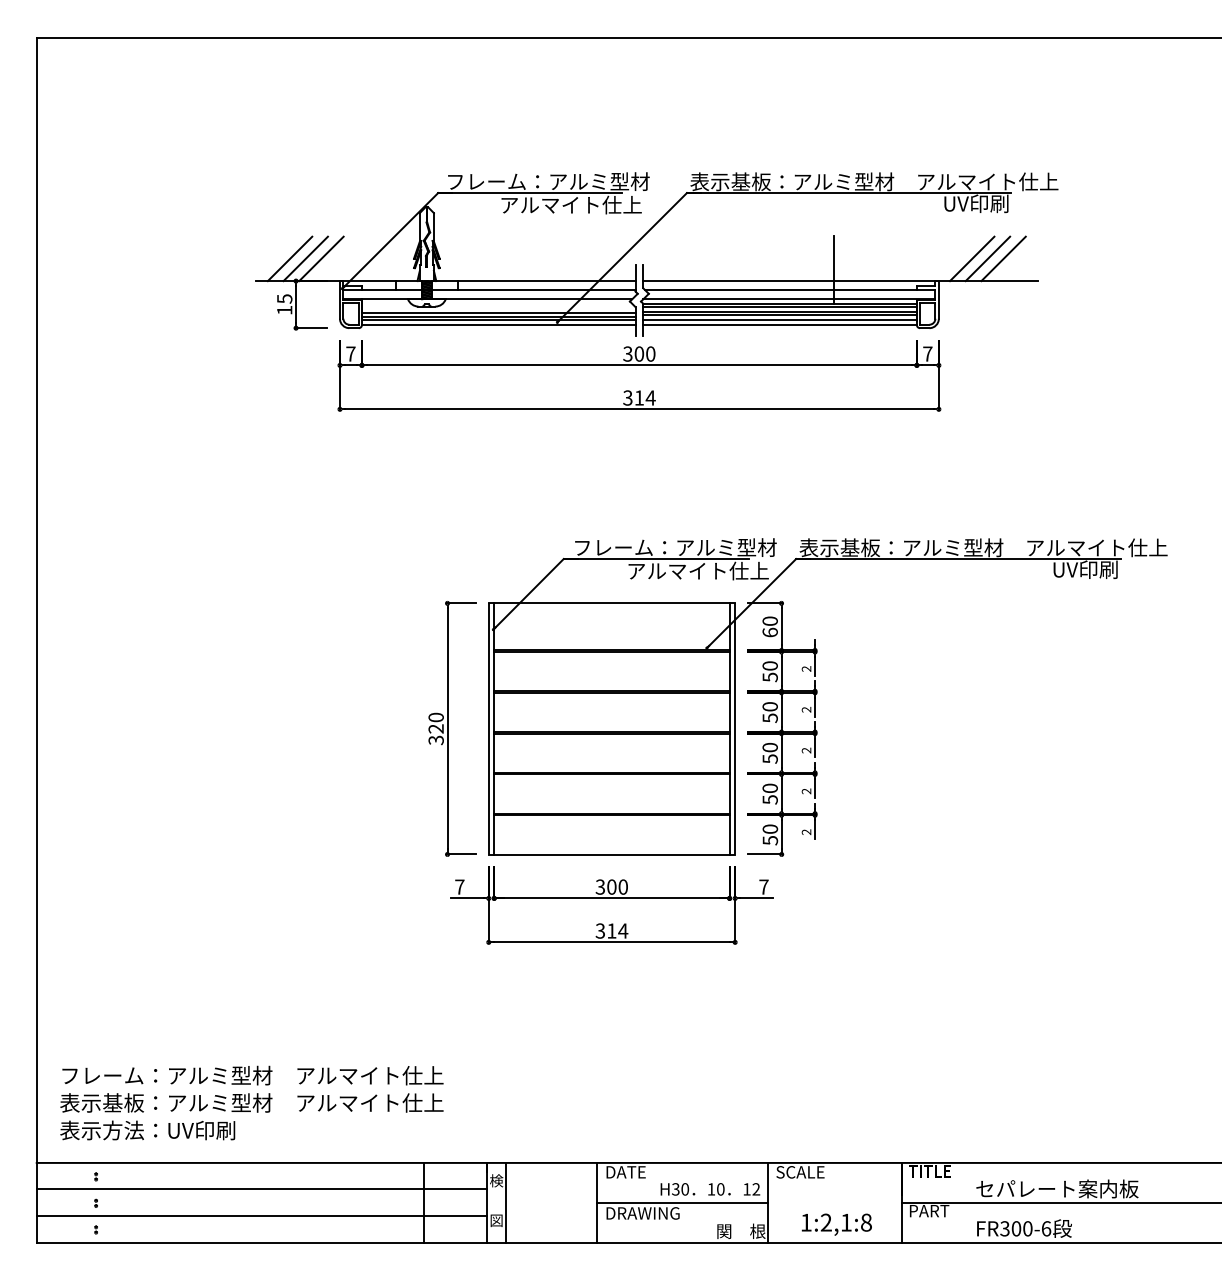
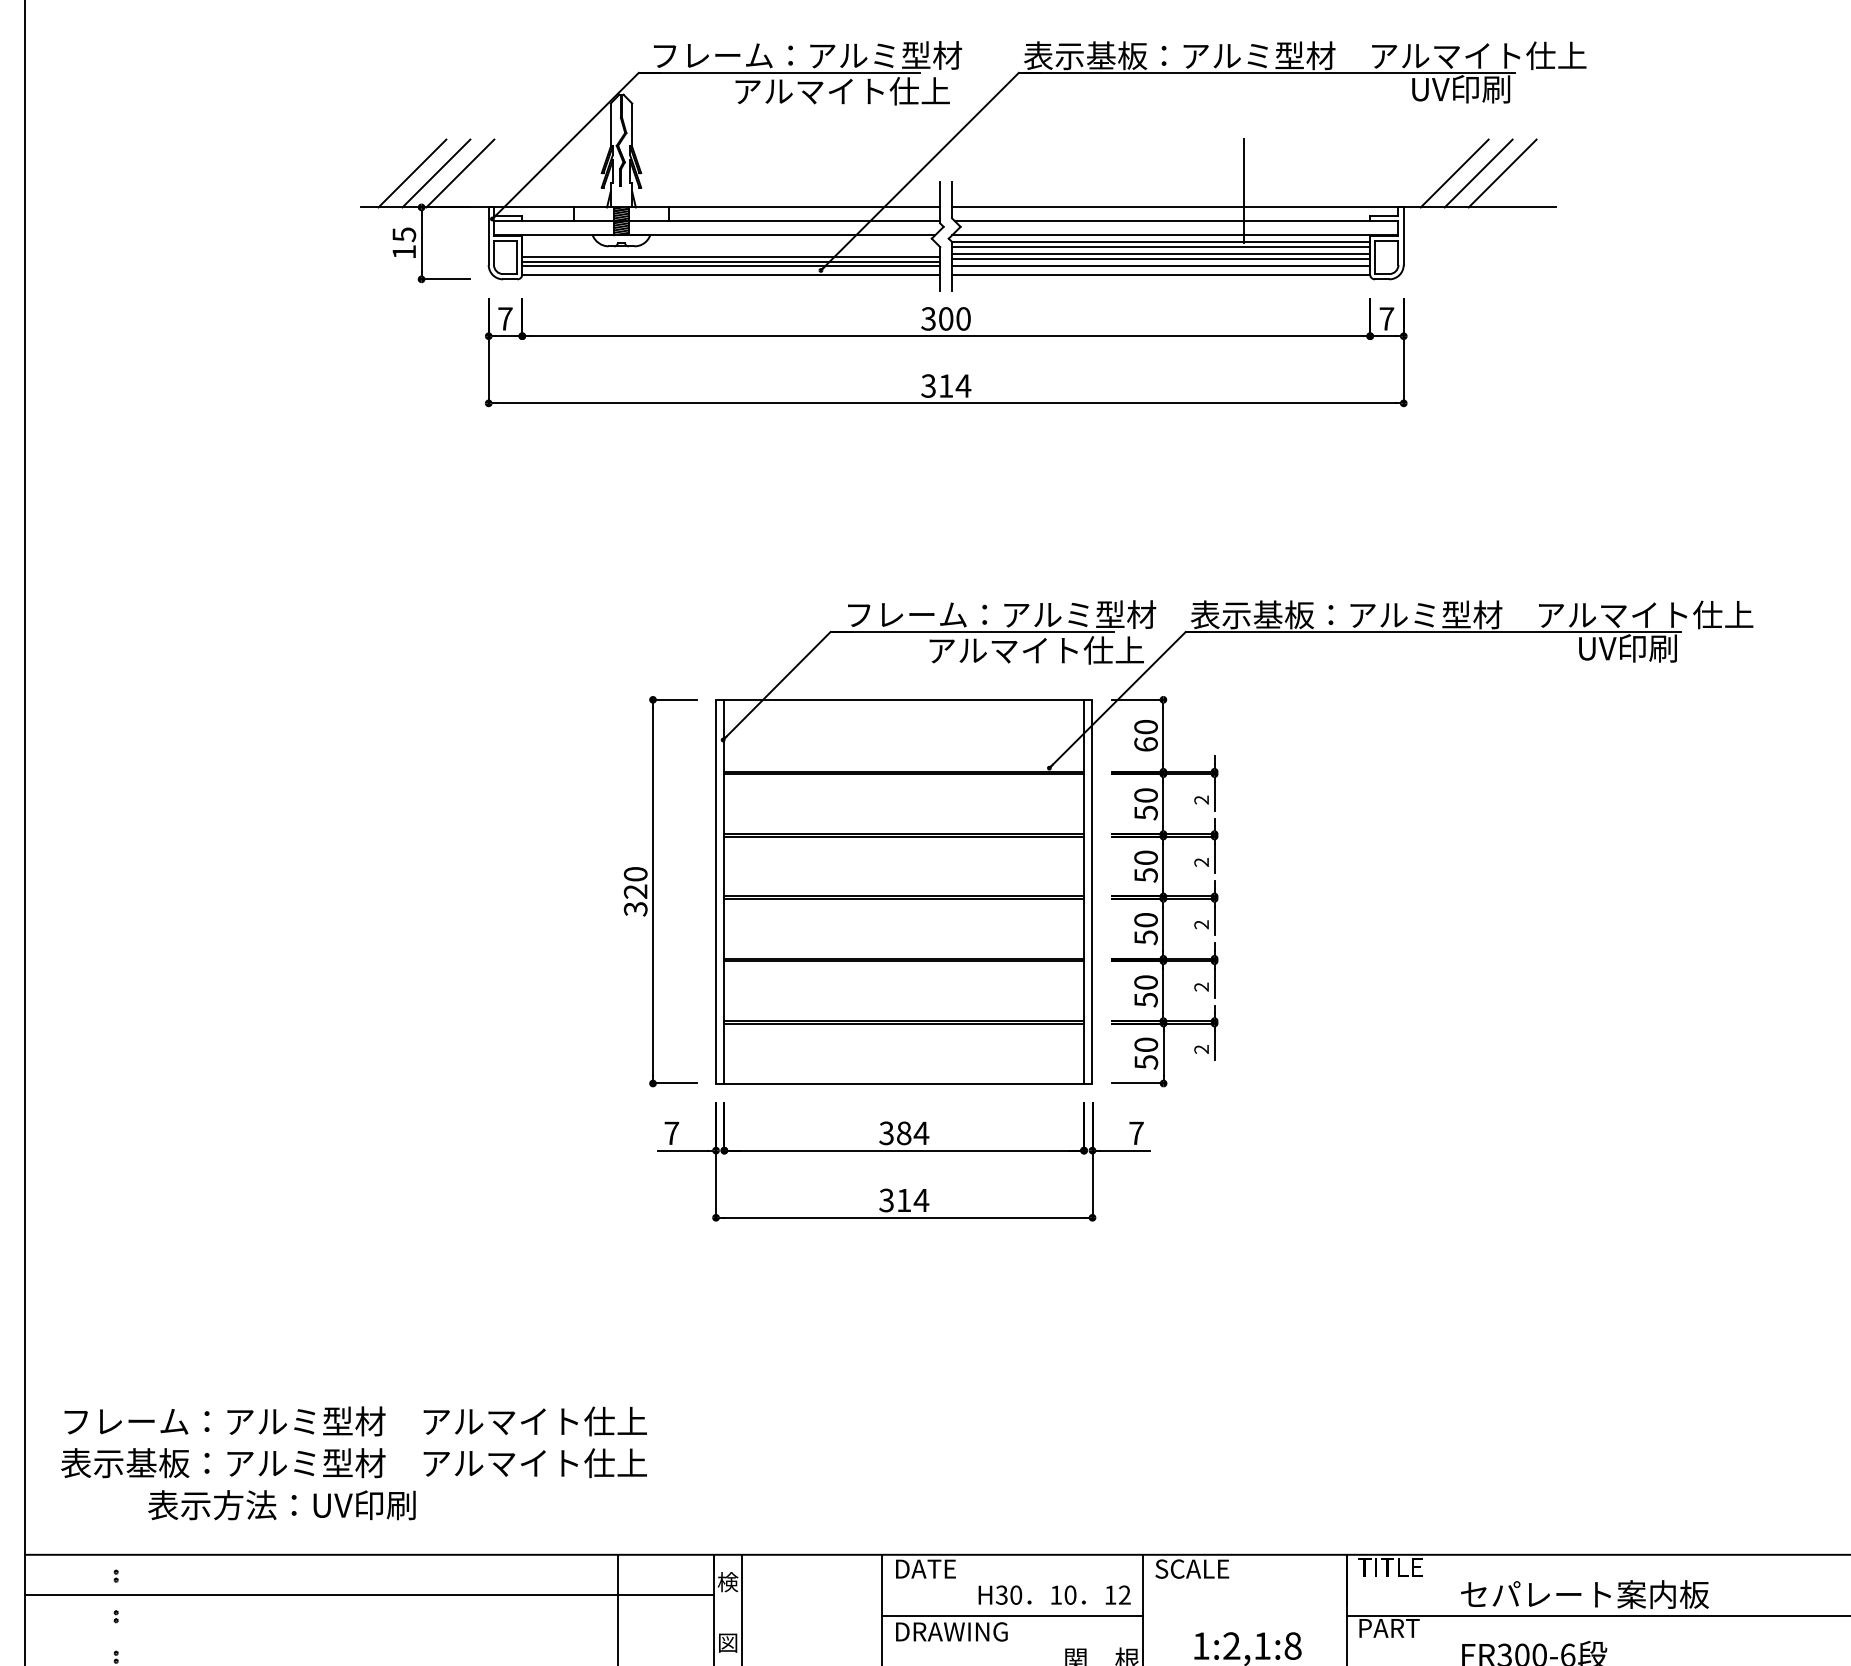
text: (617, 886) -> (912, 1132), 300 -> 384
text: (147, 1130) -> (281, 1505), moved
line: (261, 1216) -> (368, 1636), removed

